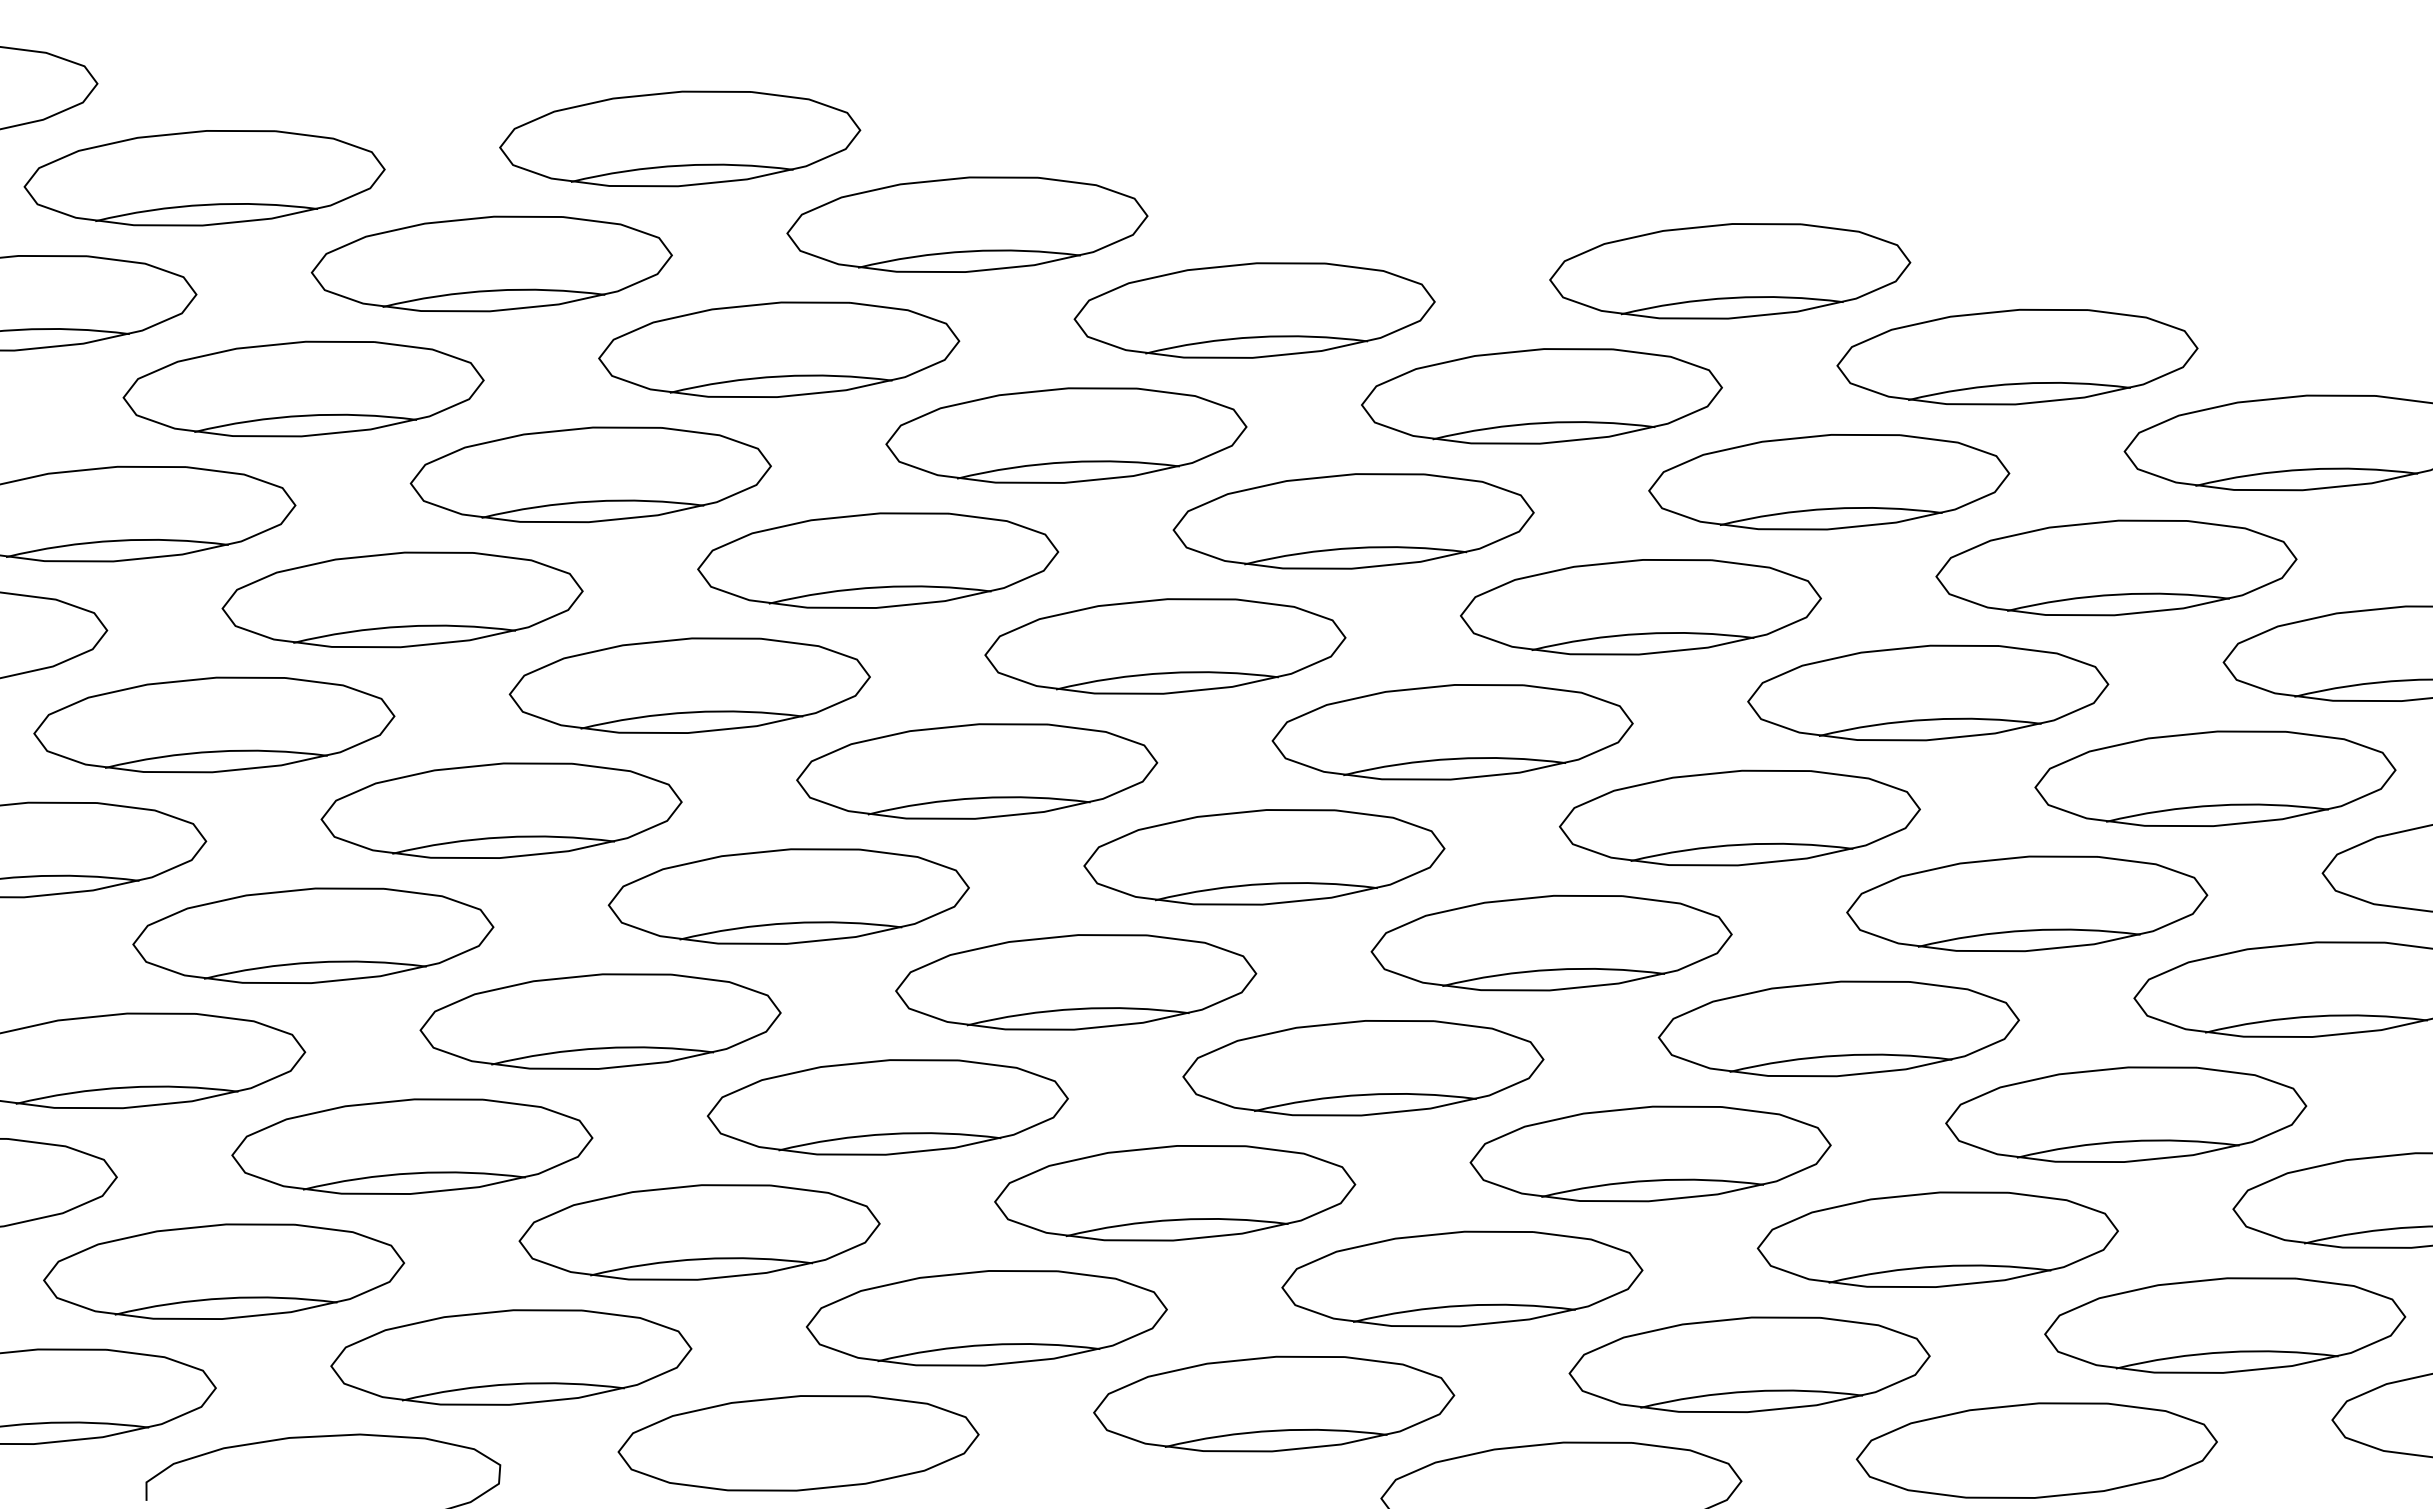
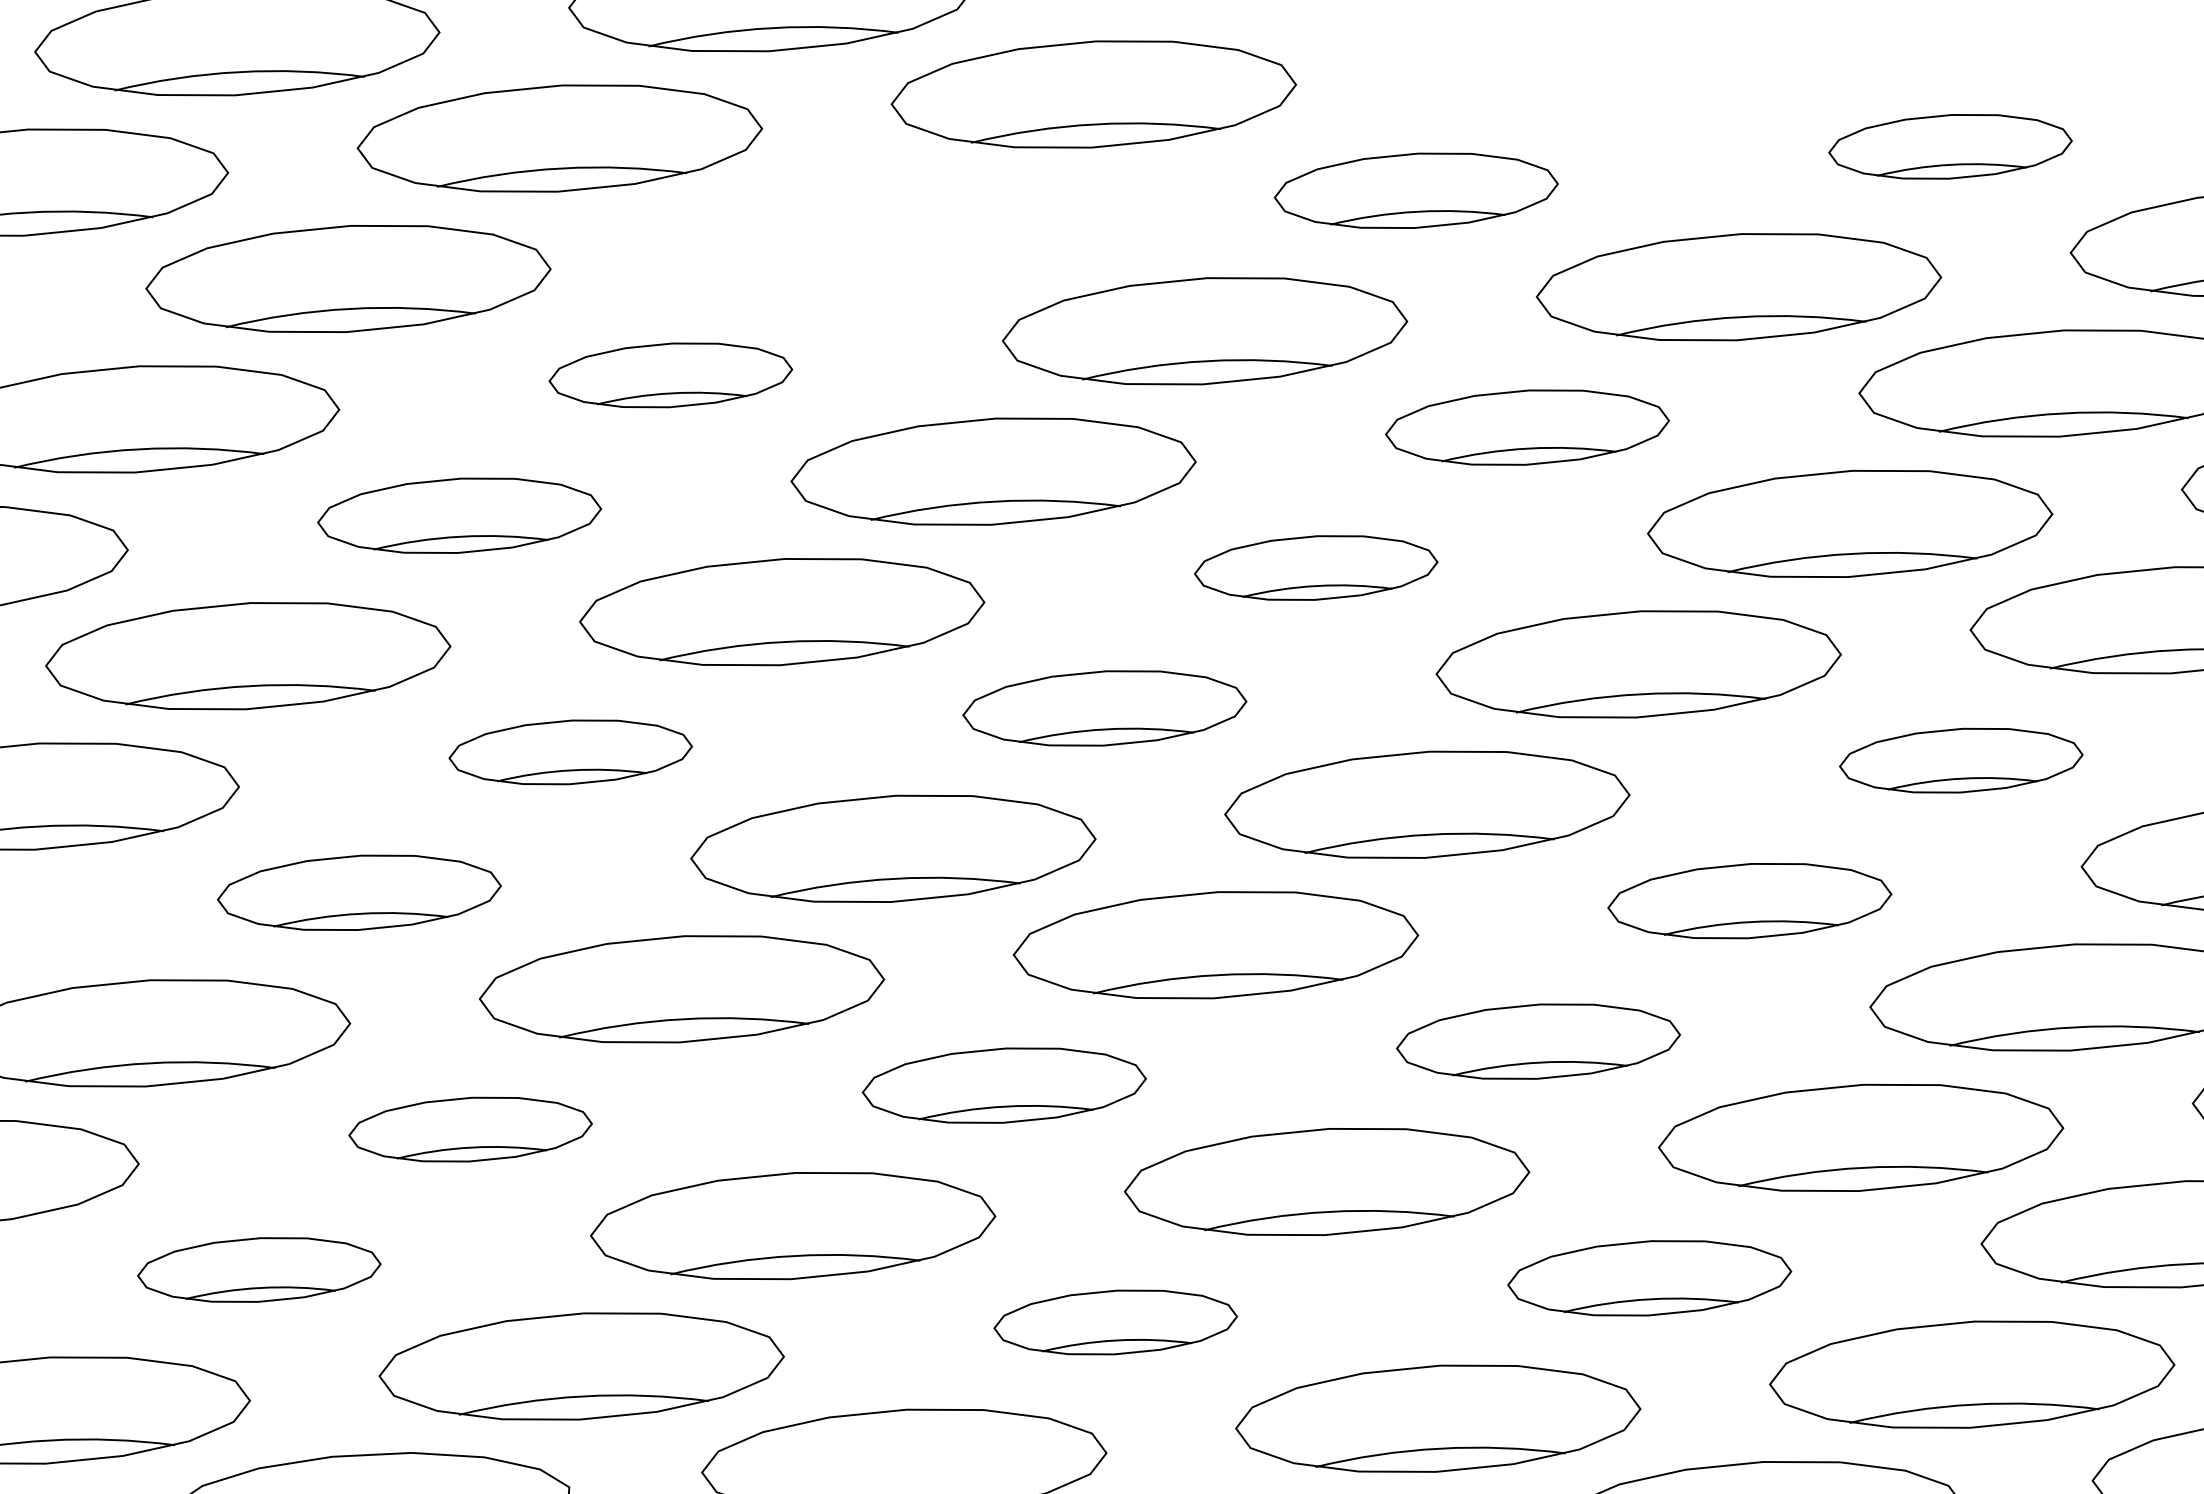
part: (1730, 271) -> (1950, 146), size x0.6
part: (1254, 310) -> (1416, 190), size x0.7
part: (779, 349) -> (882, 234), removed
part: (590, 474) -> (670, 374), size x0.6
part: (1353, 521) -> (1527, 427), size x0.7
part: (402, 599) -> (459, 515), size x0.7
part: (1165, 646) -> (1316, 568), size x0.6
part: (977, 771) -> (1105, 708), size x0.7
part: (501, 810) -> (570, 752), size x0.6
part: (1739, 817) -> (1960, 760), size x0.6
part: (313, 935) -> (359, 892), size x0.7
part: (1551, 942) -> (1749, 900), size x0.7
part: (1363, 1068) -> (1538, 1041), size x0.7
part: (887, 1107) -> (1004, 1085), size x0.7
part: (412, 1146) -> (470, 1129), size x0.6
part: (224, 1271) -> (259, 1269), size x0.6
part: (1462, 1278) -> (1649, 1277), size x0.7
part: (986, 1318) -> (1115, 1322), size x0.6

